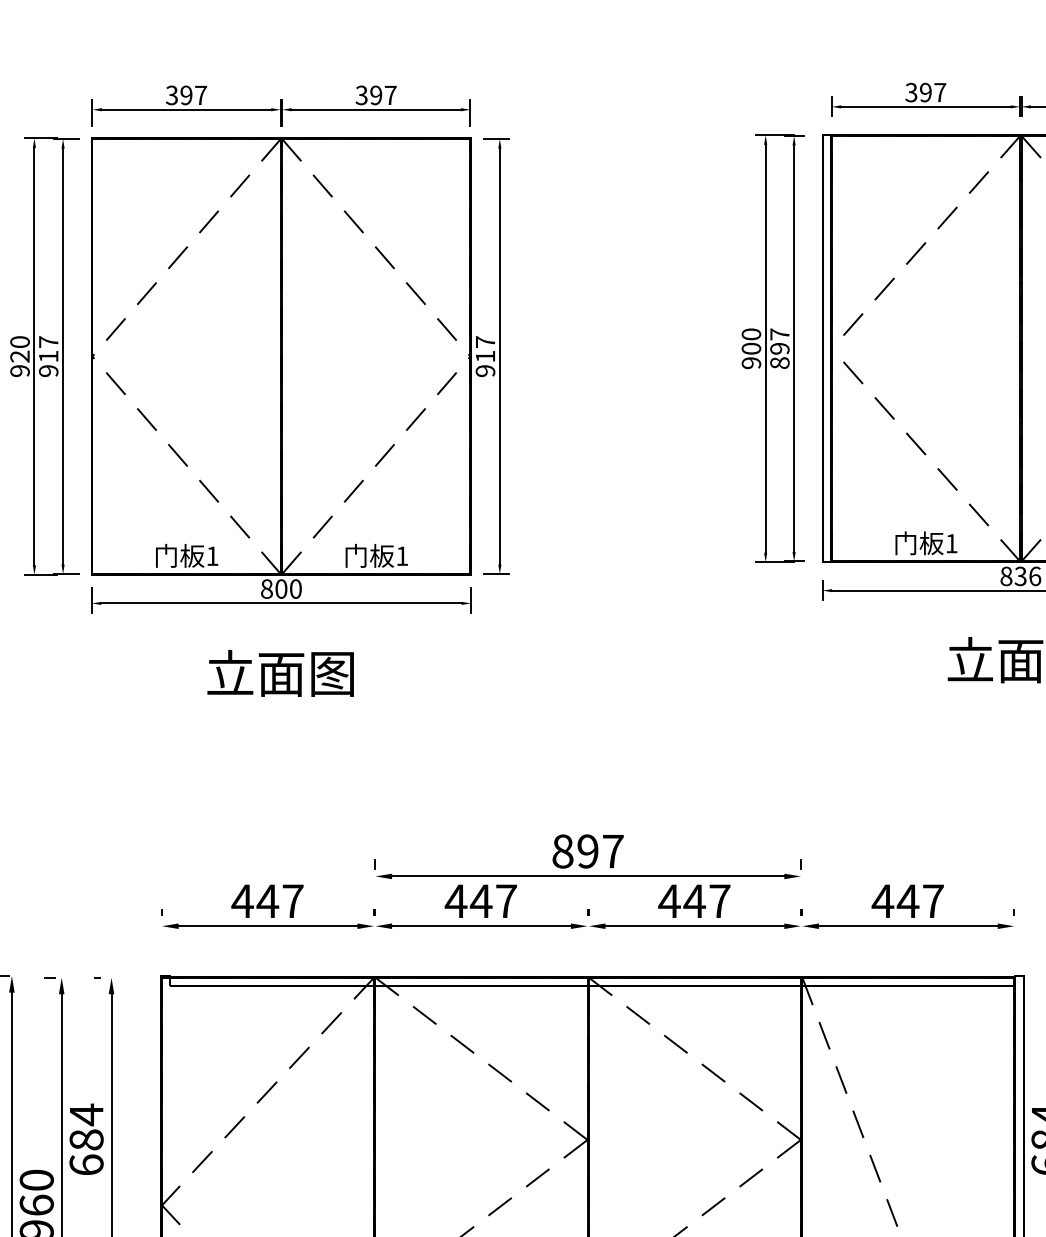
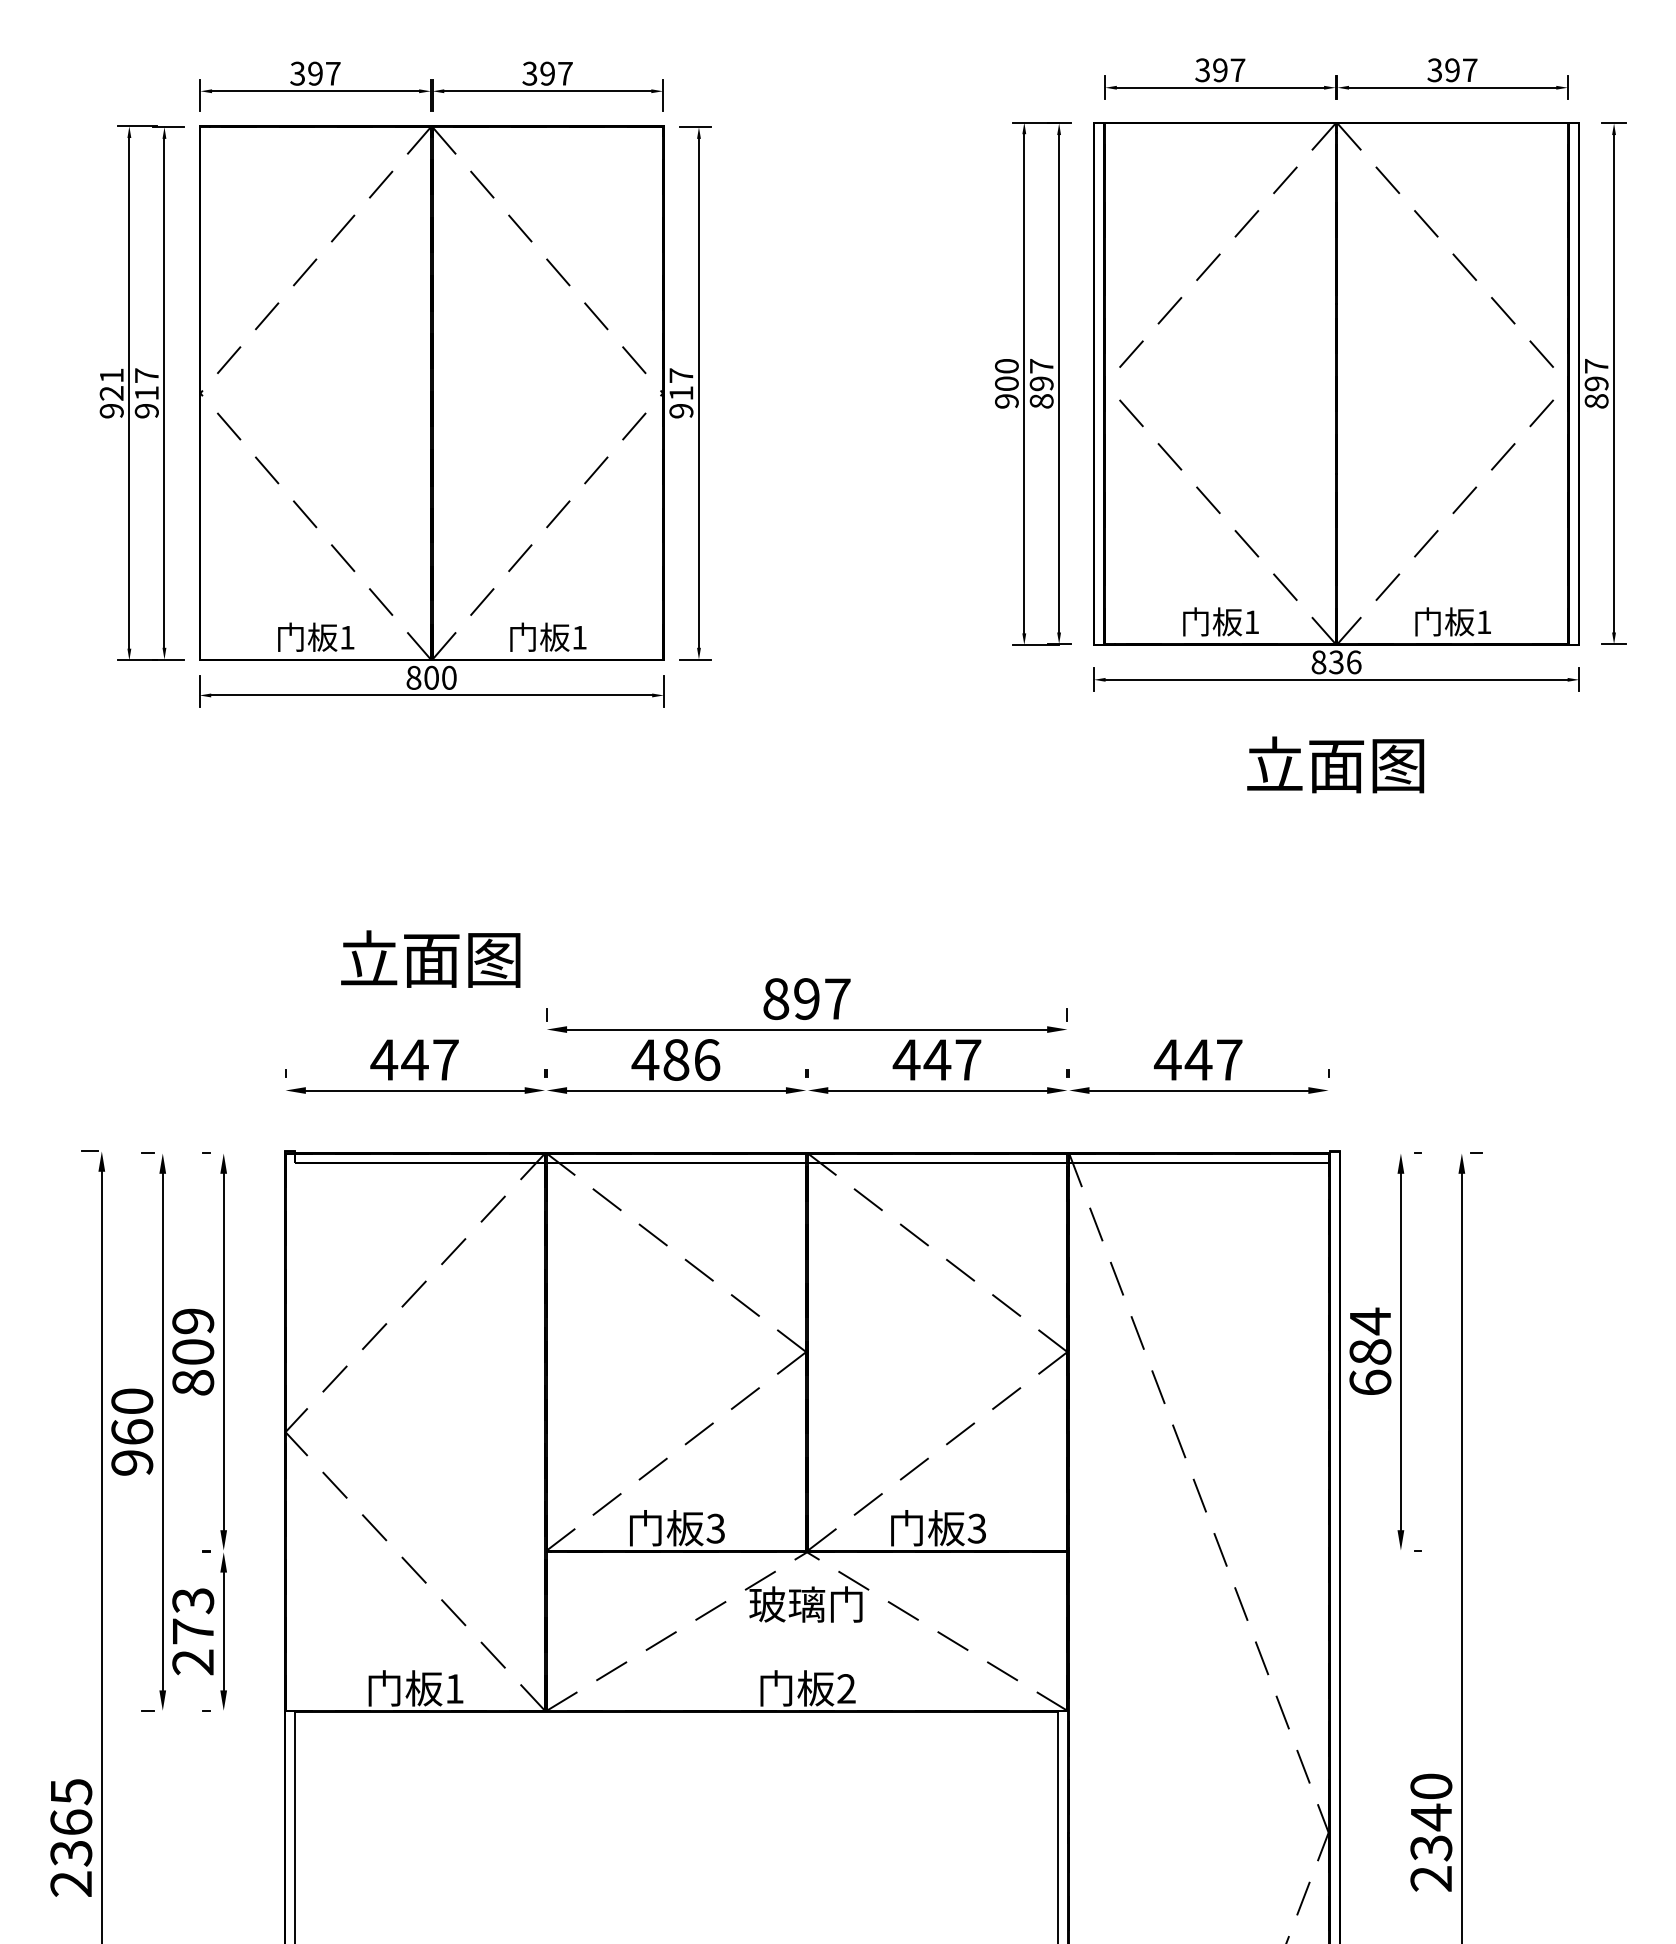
text: (19, 341) -> (111, 375), 920 -> 921
text: (280, 672) -> (430, 958), moved
text: (493, 900) -> (691, 1059), 447 -> 486
text: (86, 1139) -> (193, 1351), 684 -> 809

